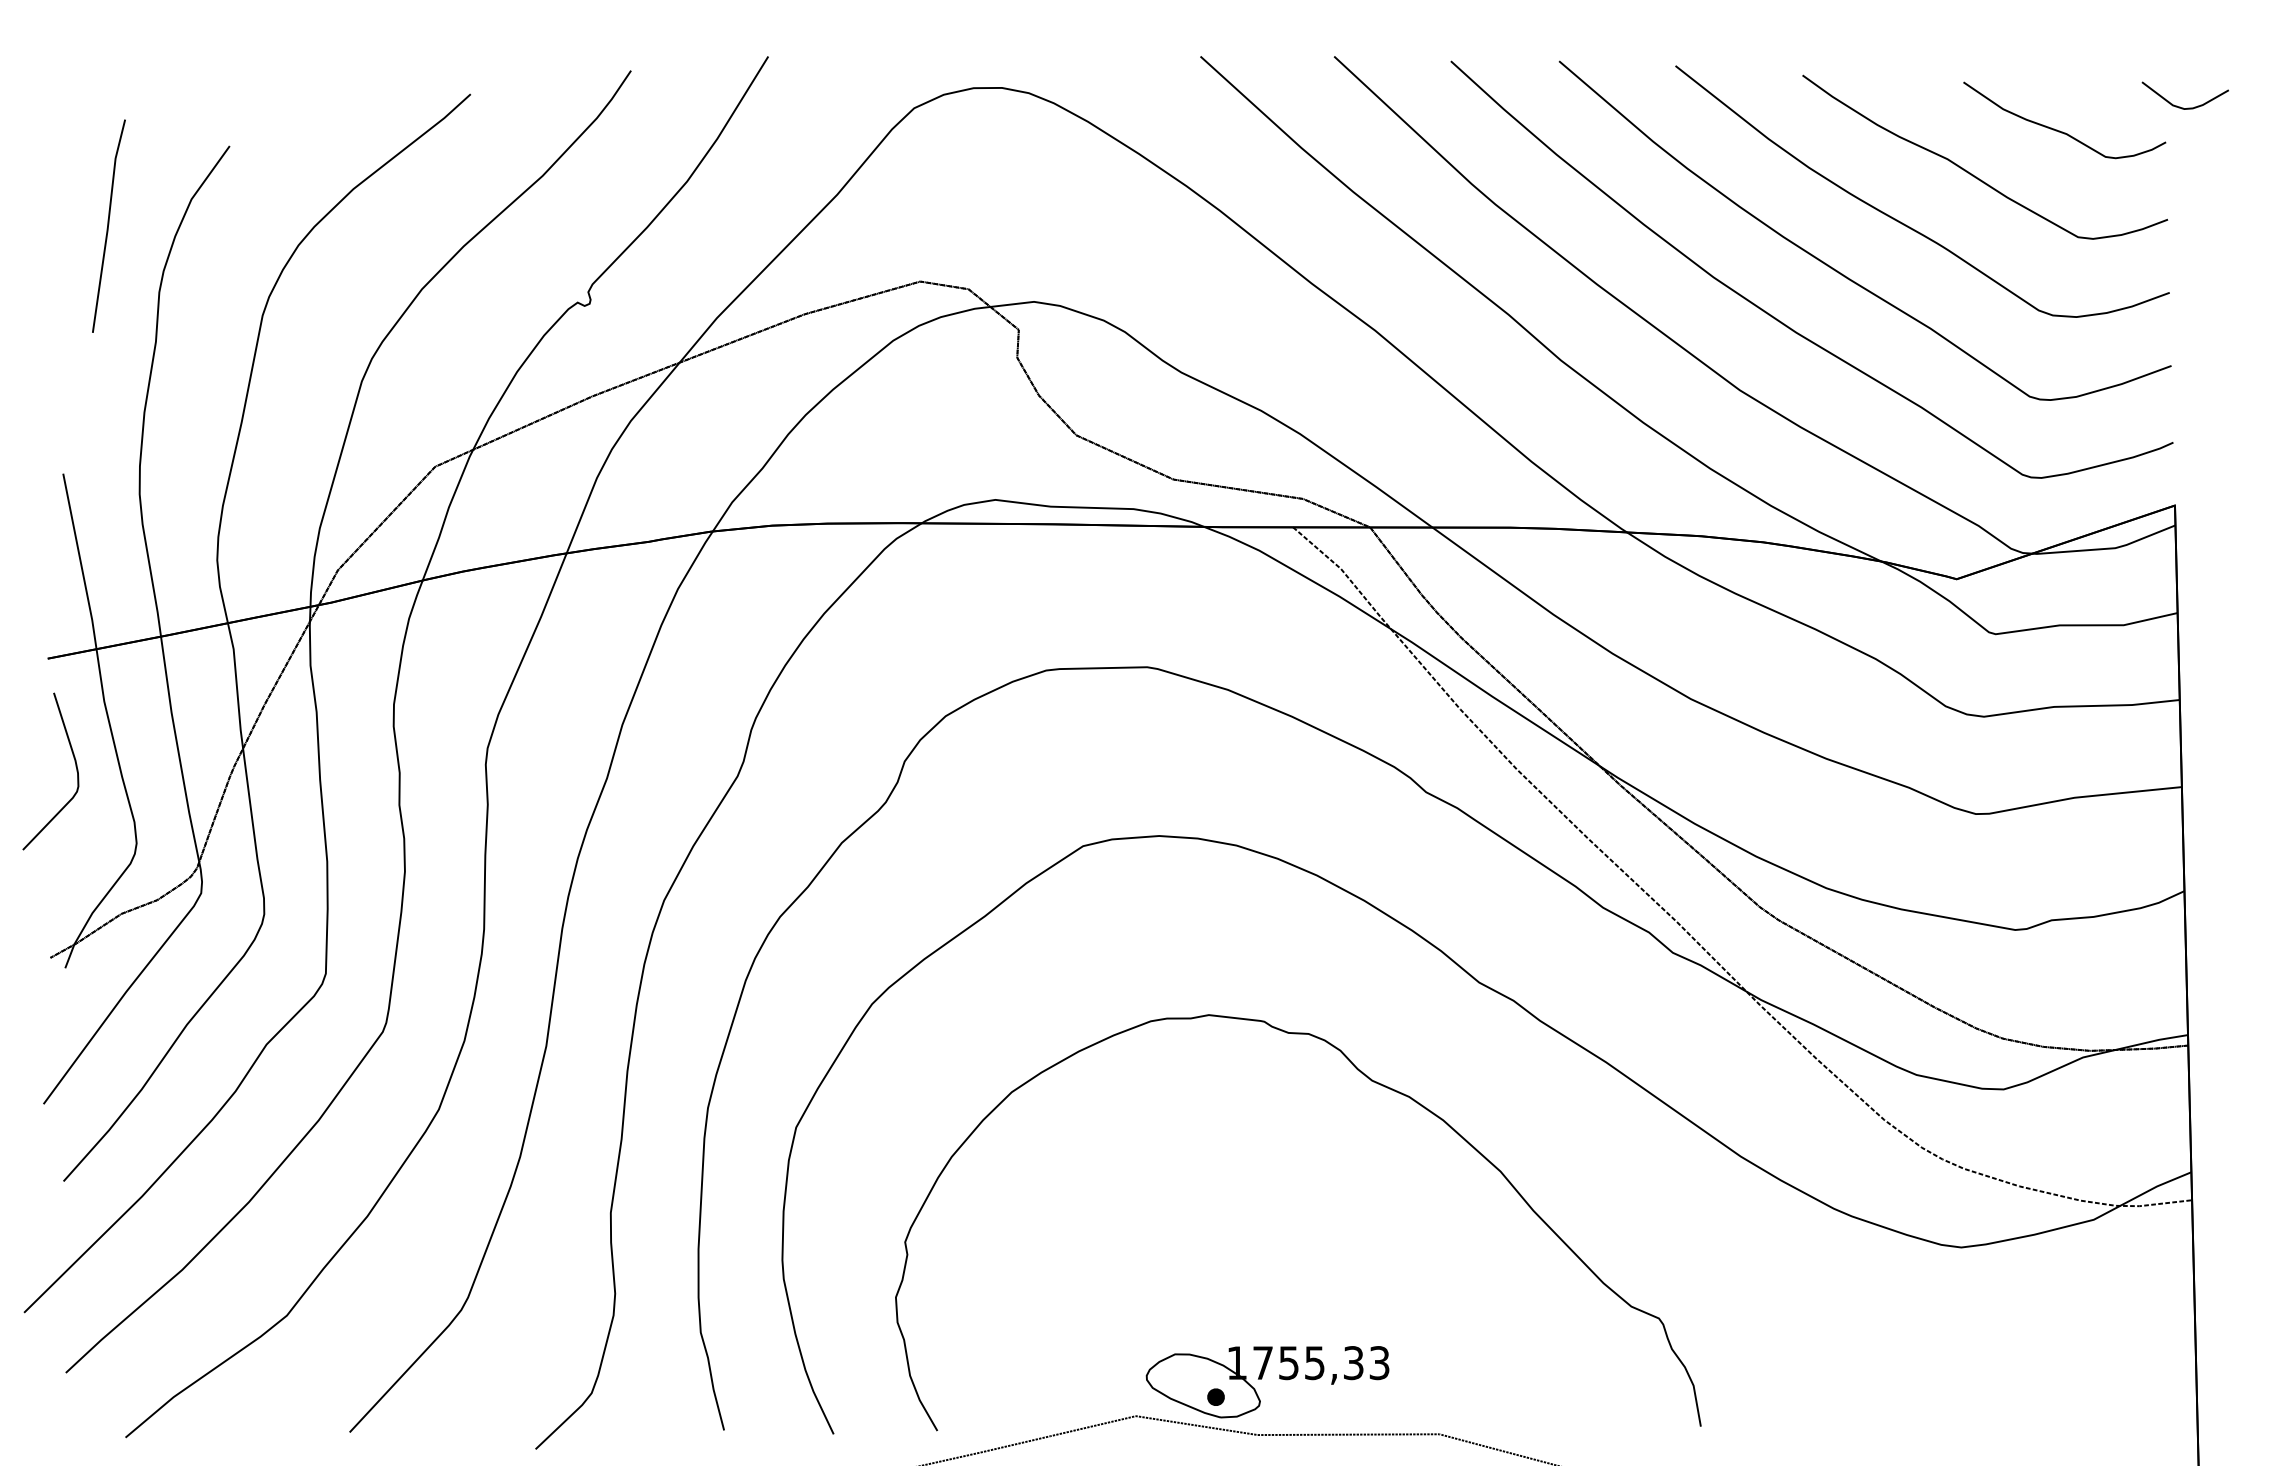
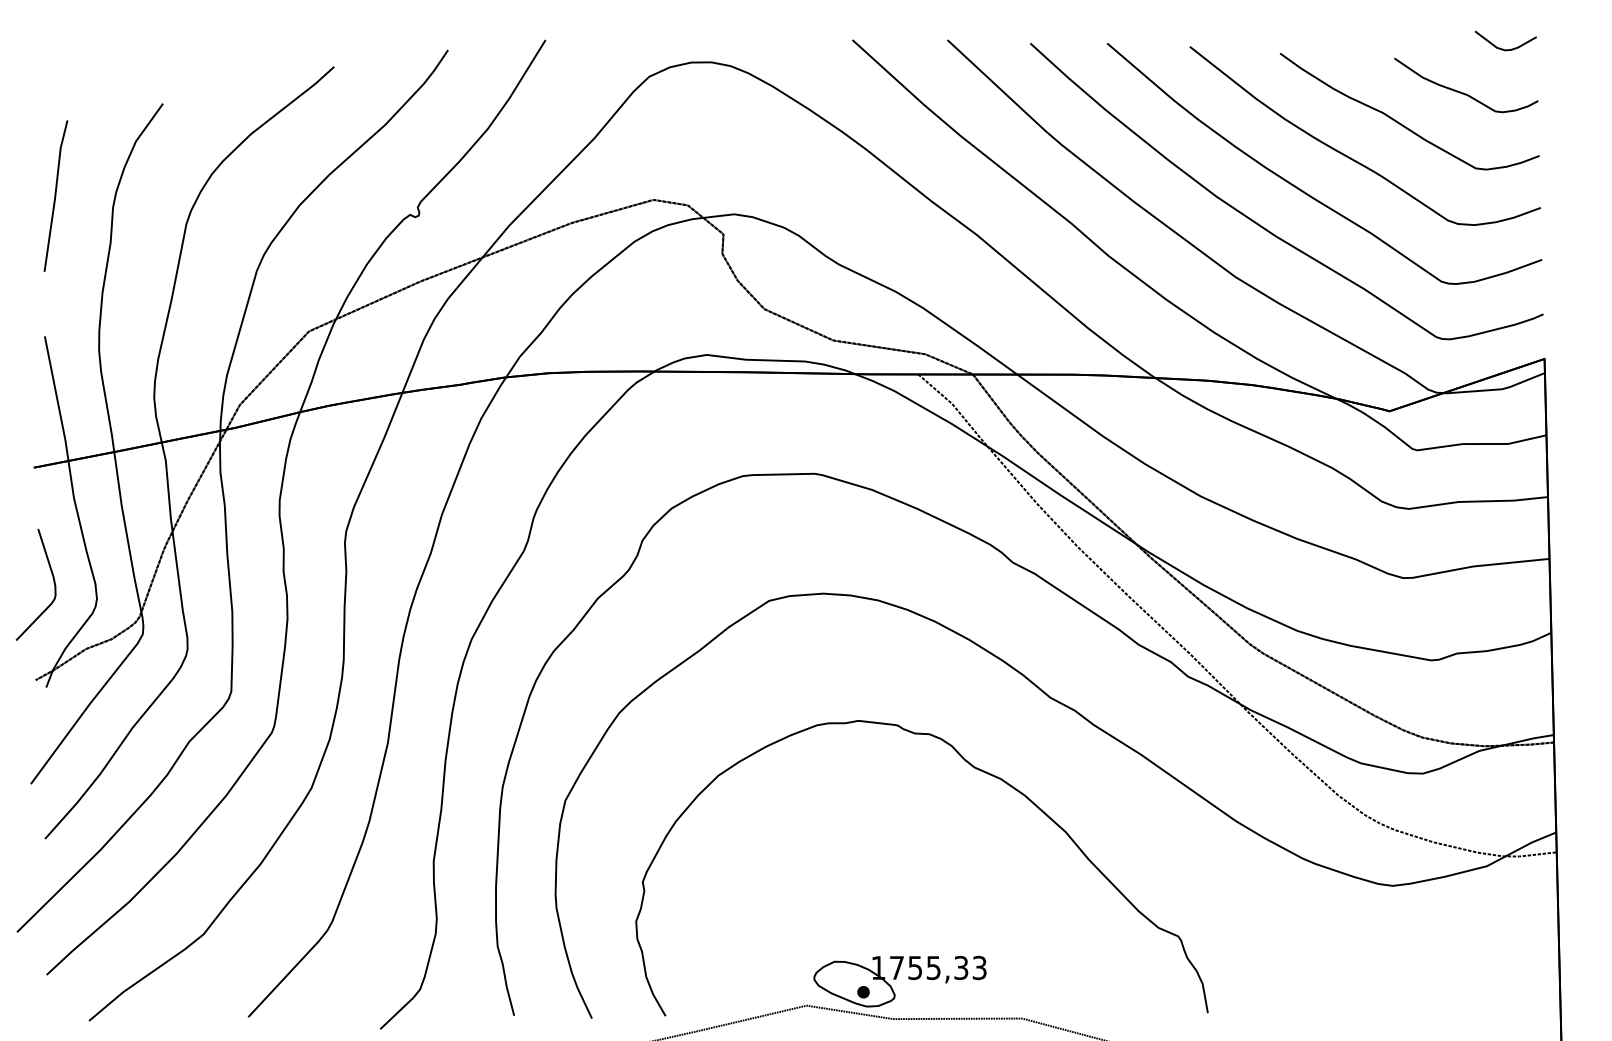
curve: (2180, 106) -> (1502, 48), moved
line: (108, 225) -> (55, 195), moved
curve: (75, 766) -> (53, 581), moved

